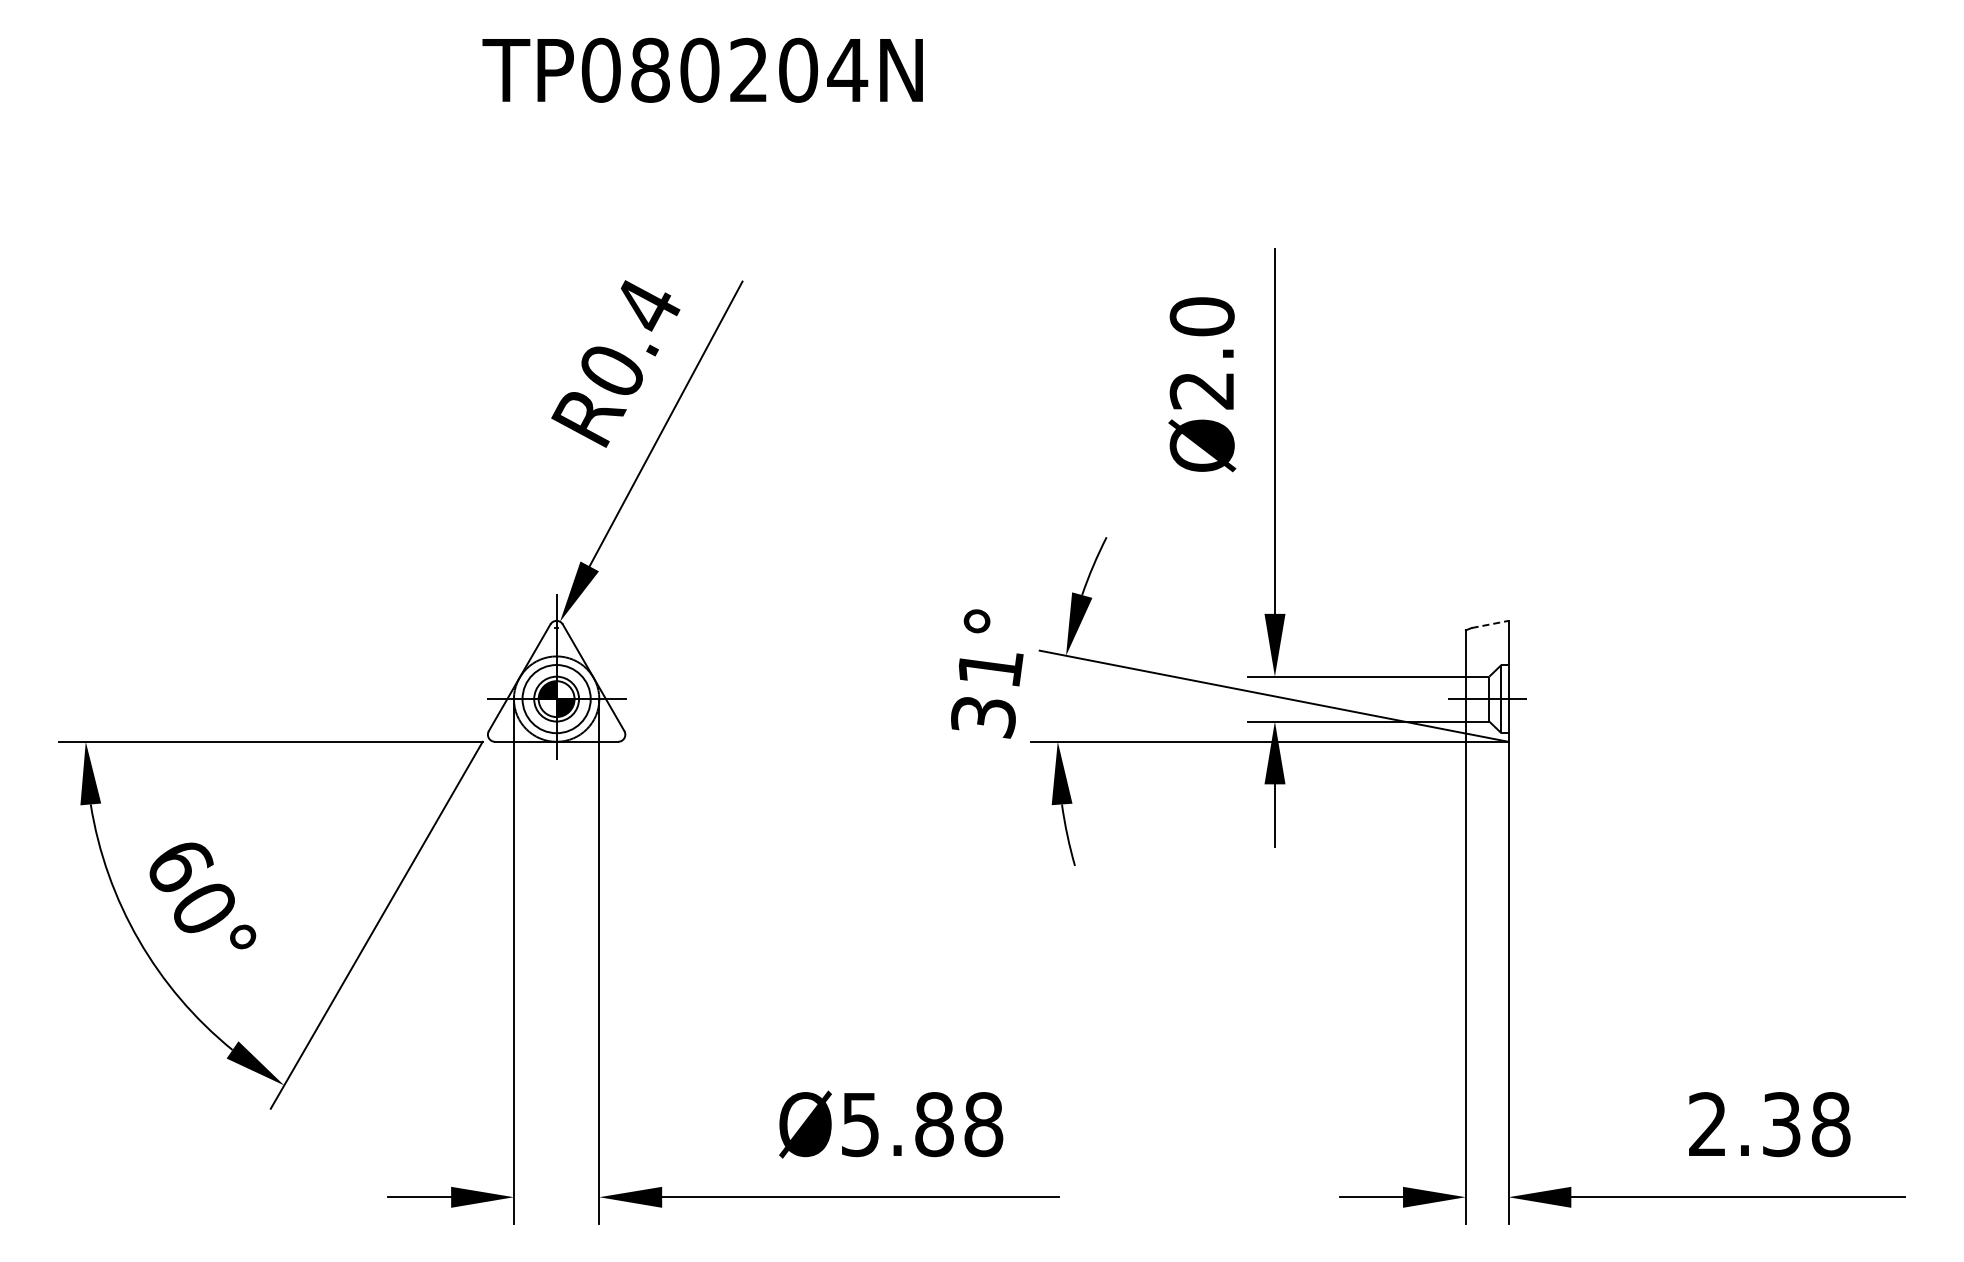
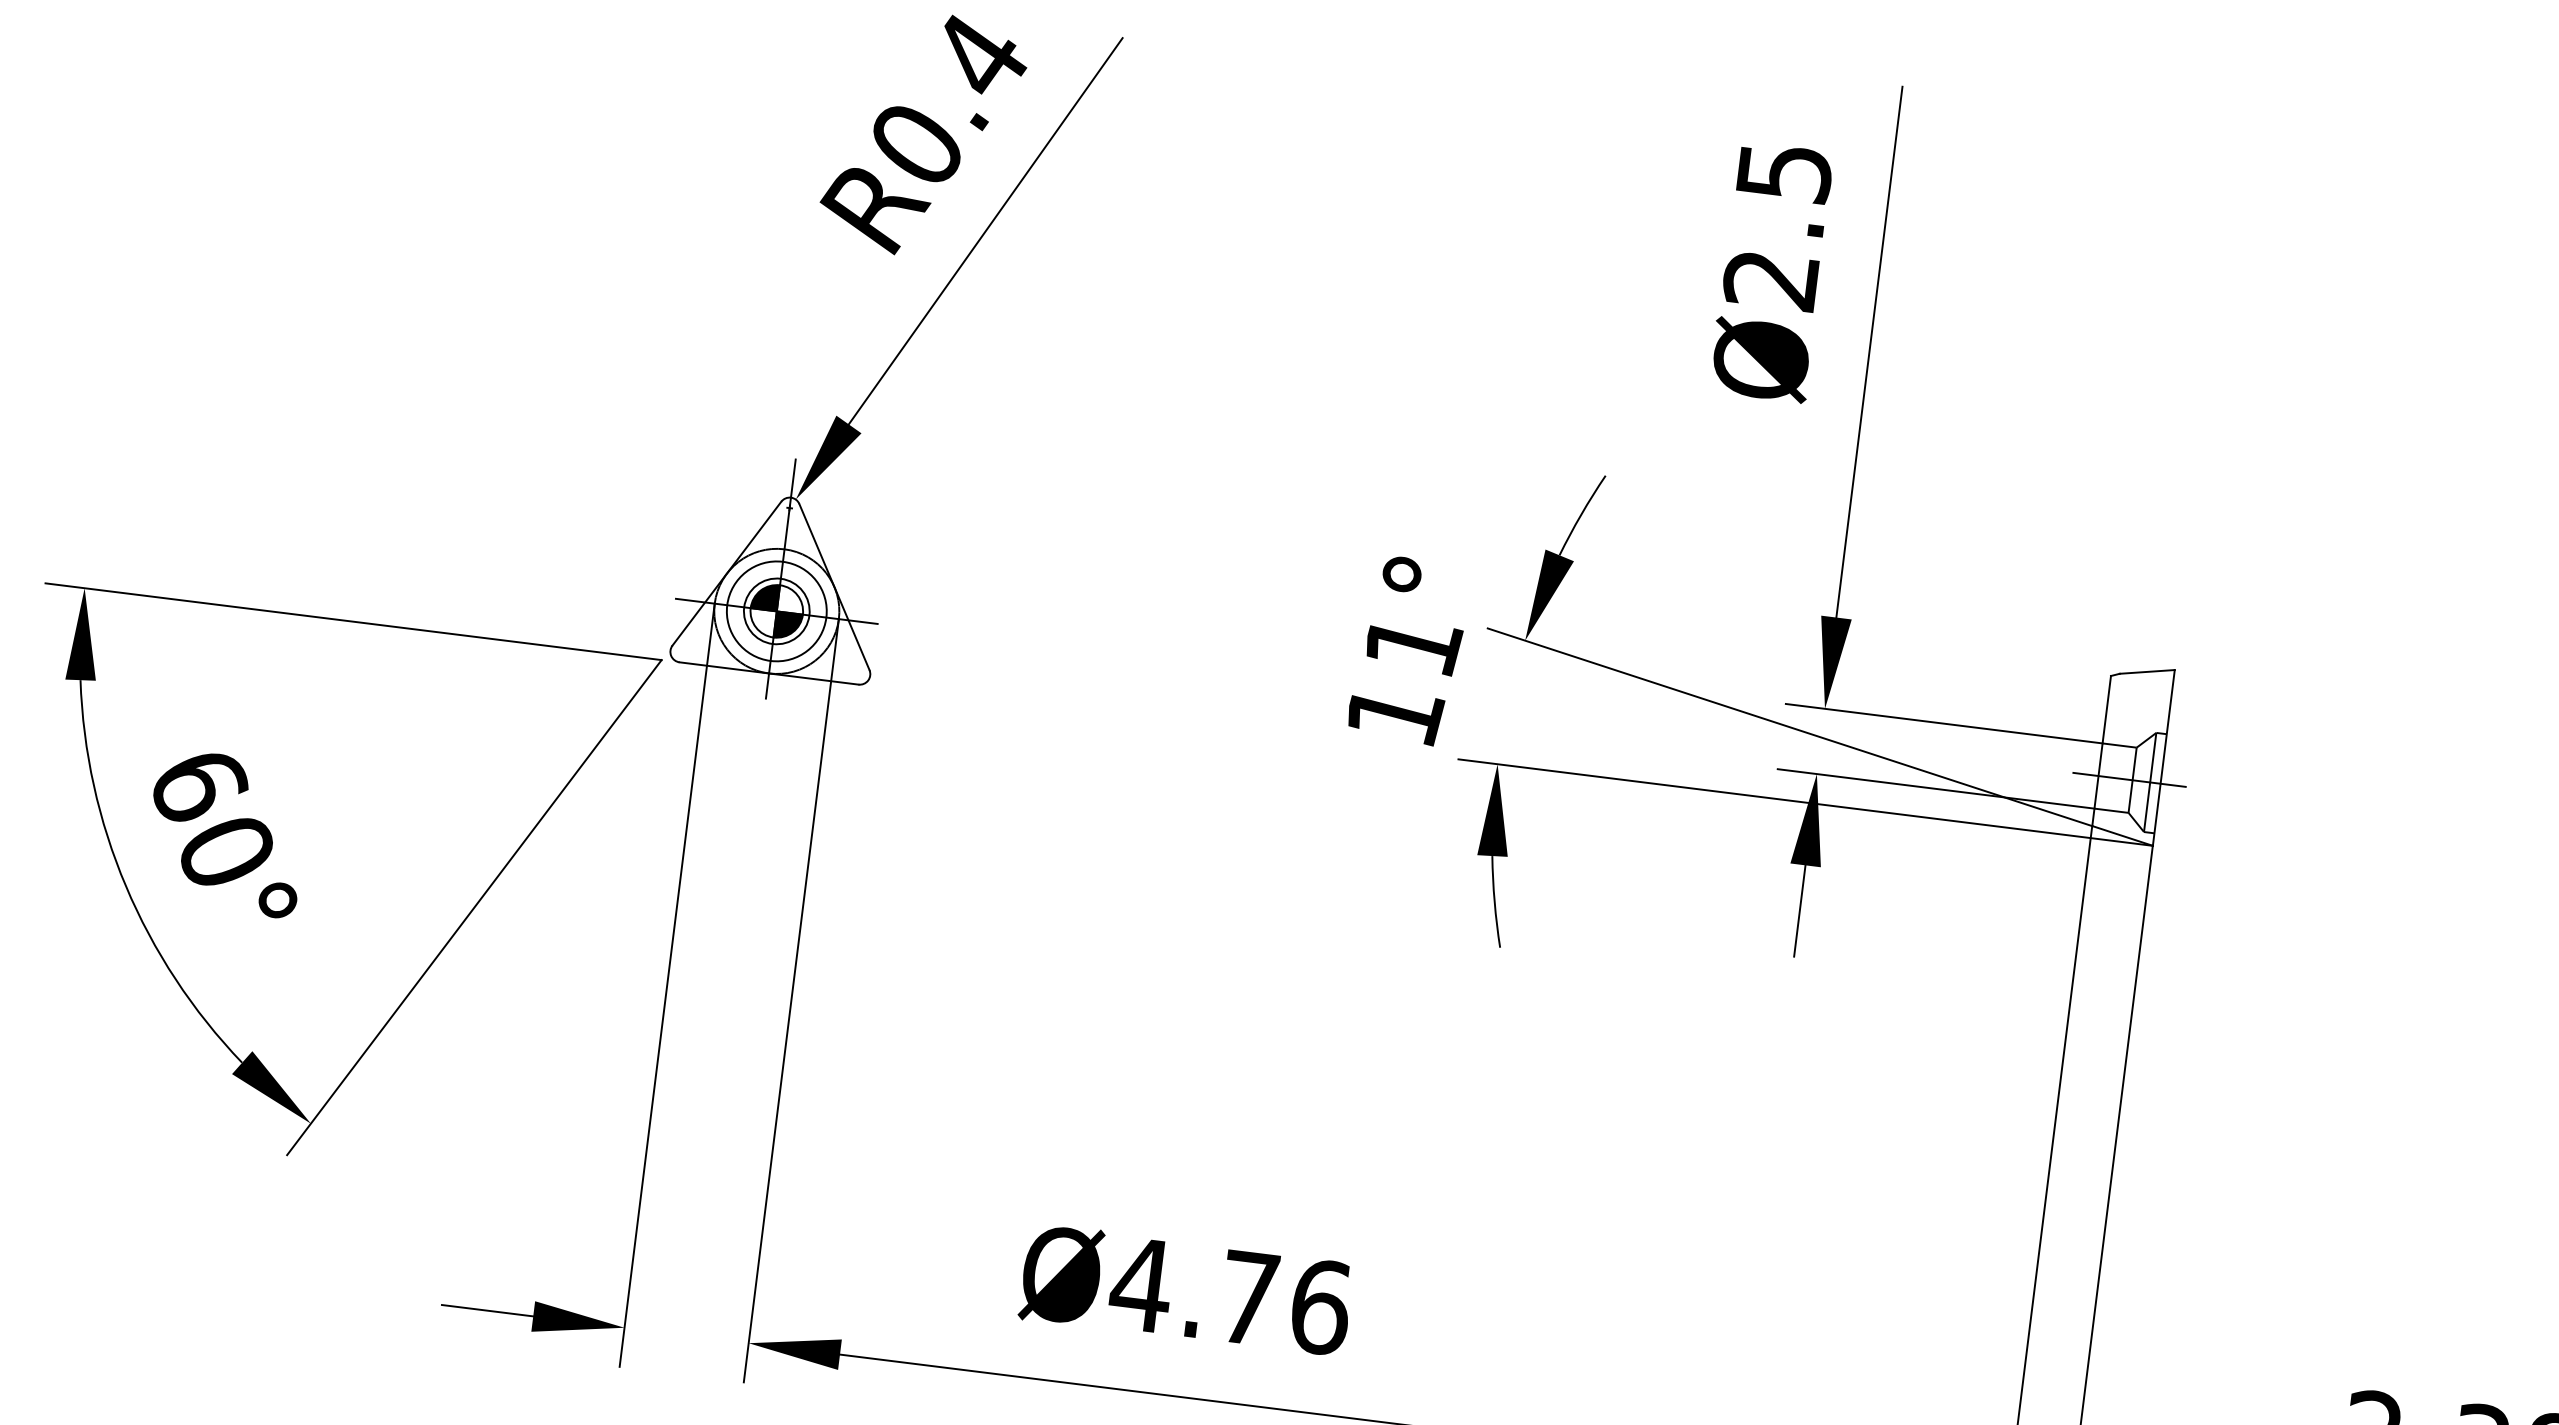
text: (1201, 316) -> (1783, 171), Ø2.0 -> Ø2.5
line: (1490, 624) -> (2147, 672), dashed -> solid
text: (984, 717) -> (1395, 715), 31° -> 11°
text: (921, 1124) -> (1230, 1295), Ø5.88 -> Ø4.76

